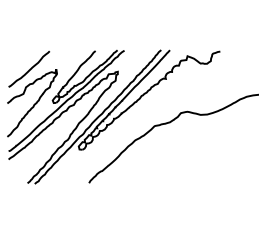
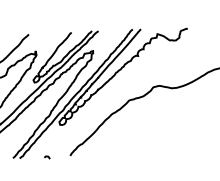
line: (63, 183) -> (46, 157), added

